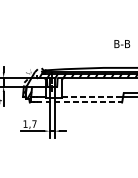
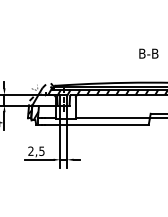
line: (93, 97) -> (113, 118), dashed -> solid
line: (80, 102) -> (97, 124), dashed -> solid
text: (30, 123) -> (36, 150), 1,7 -> 2,5

